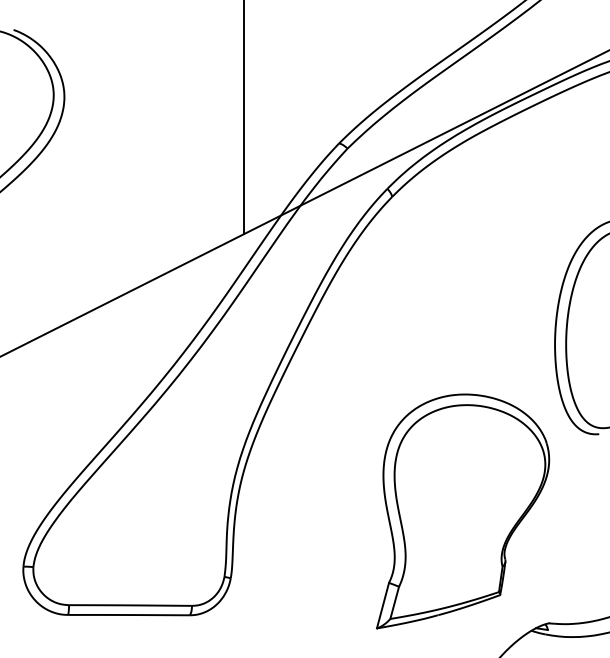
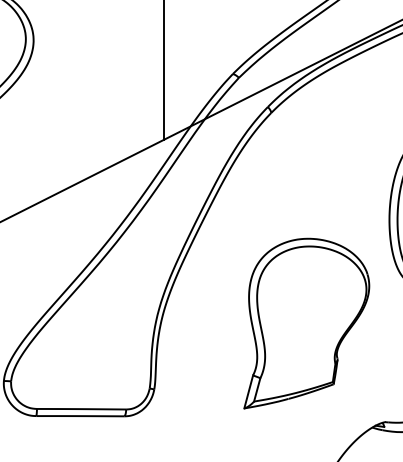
part: (463, 511) -> (307, 323), moved

